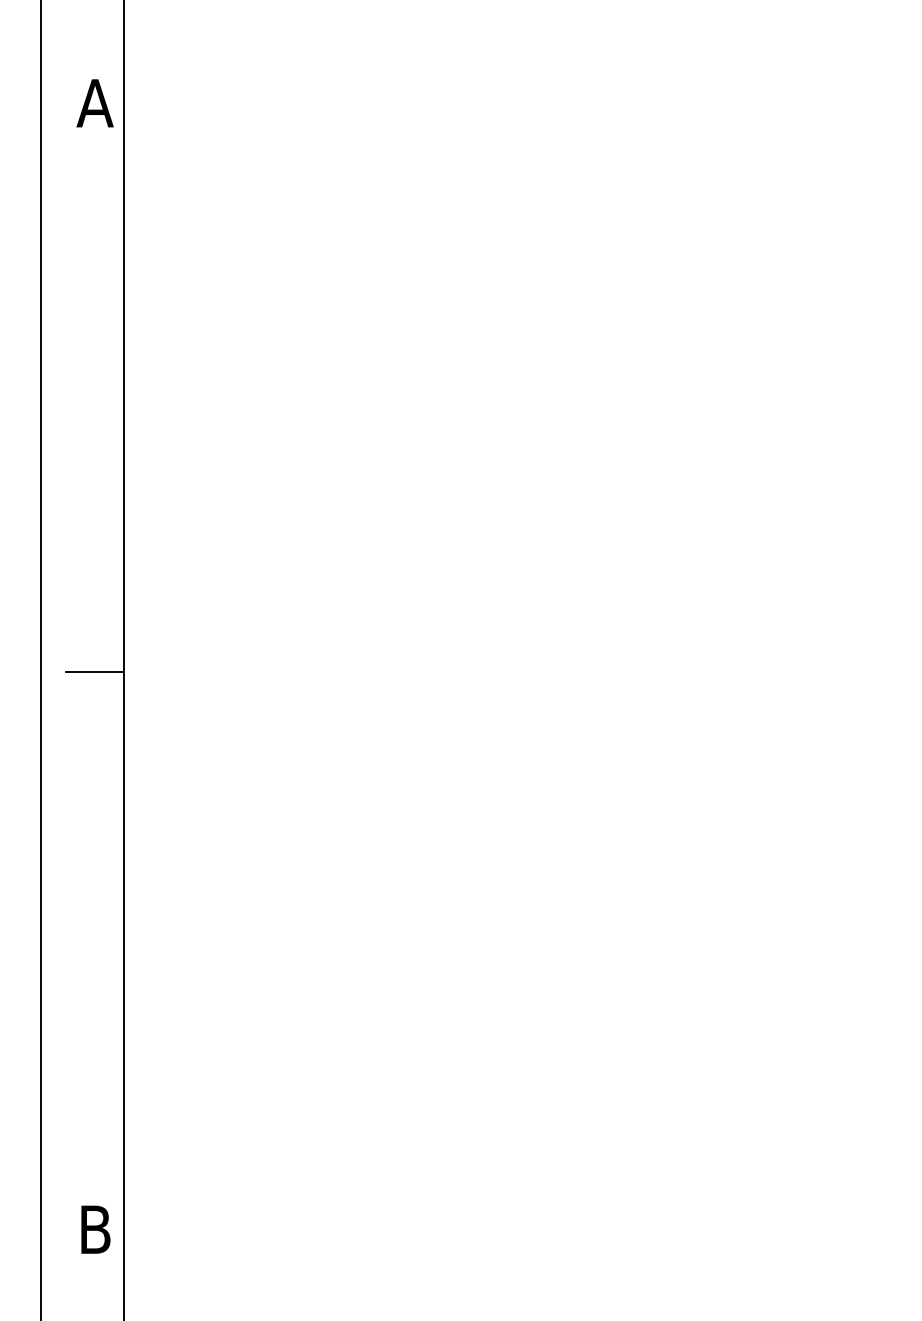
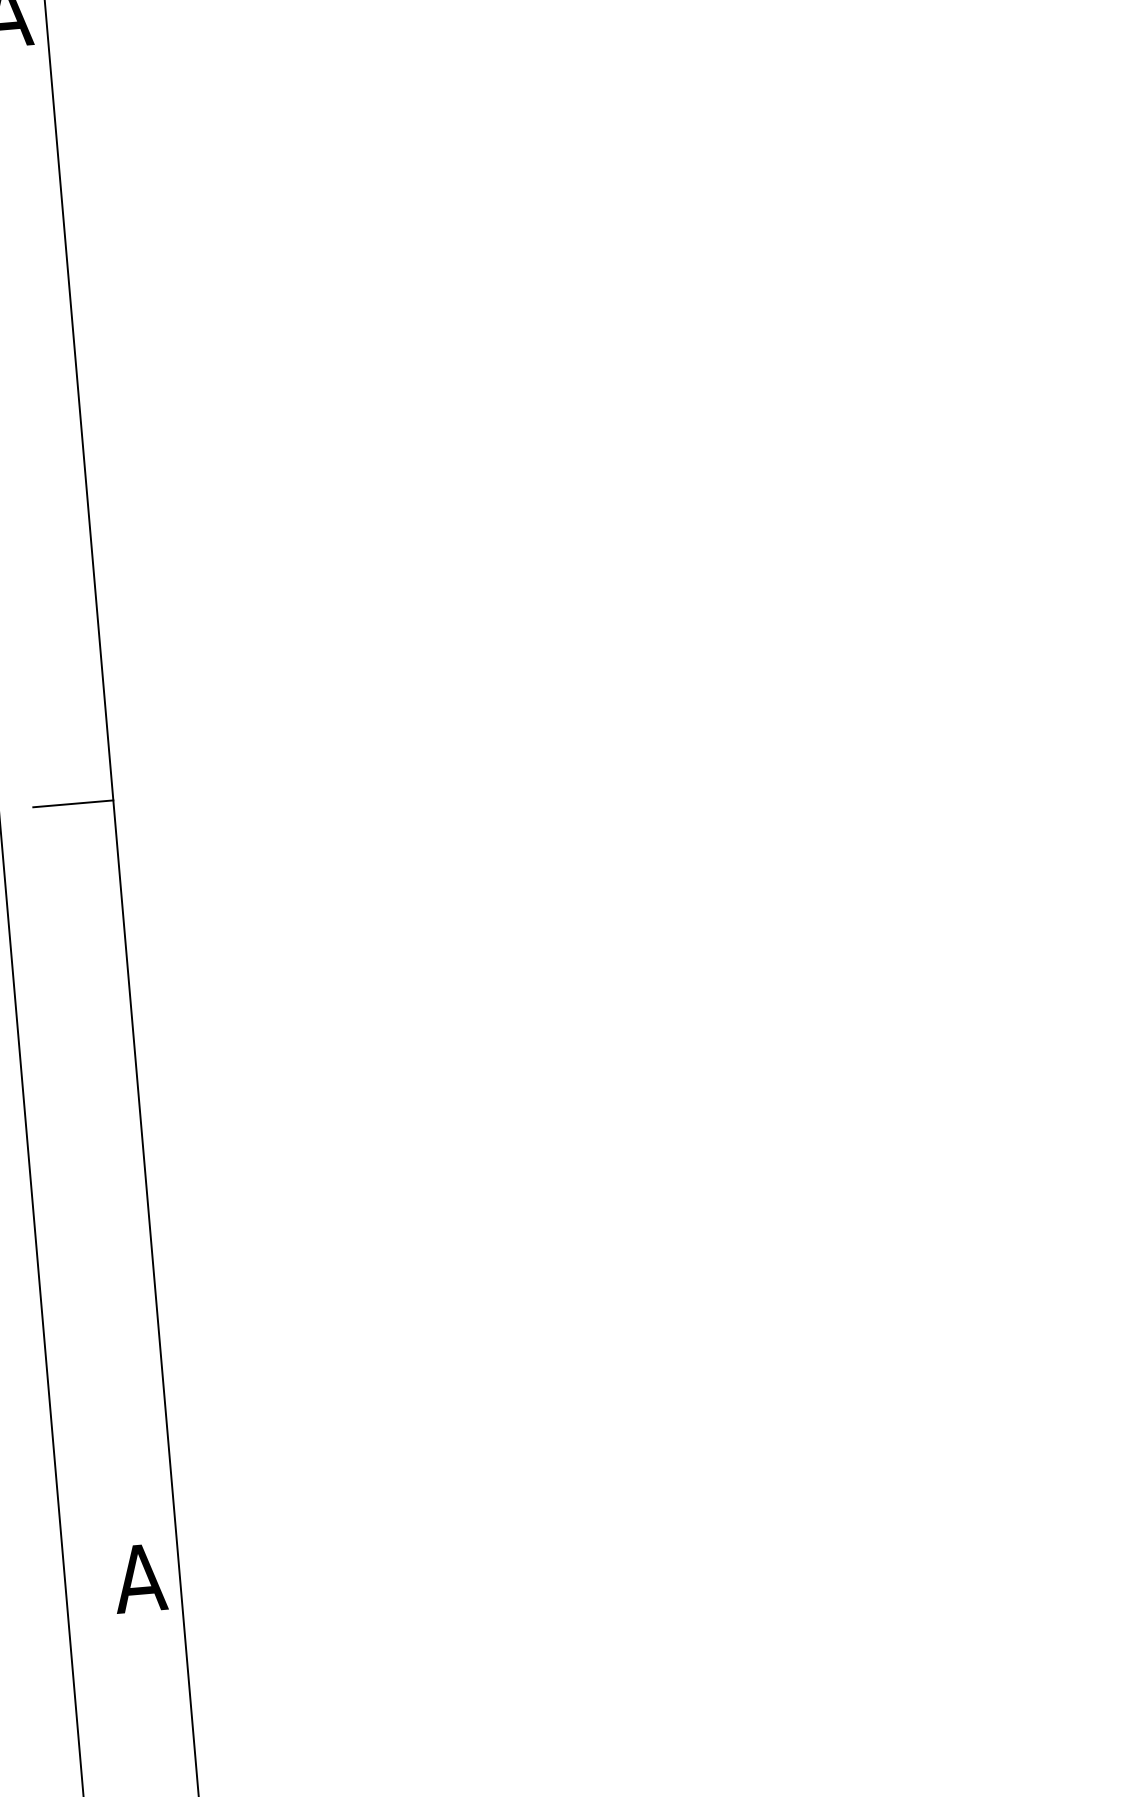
text: (94, 1229) -> (139, 1578), B -> A

